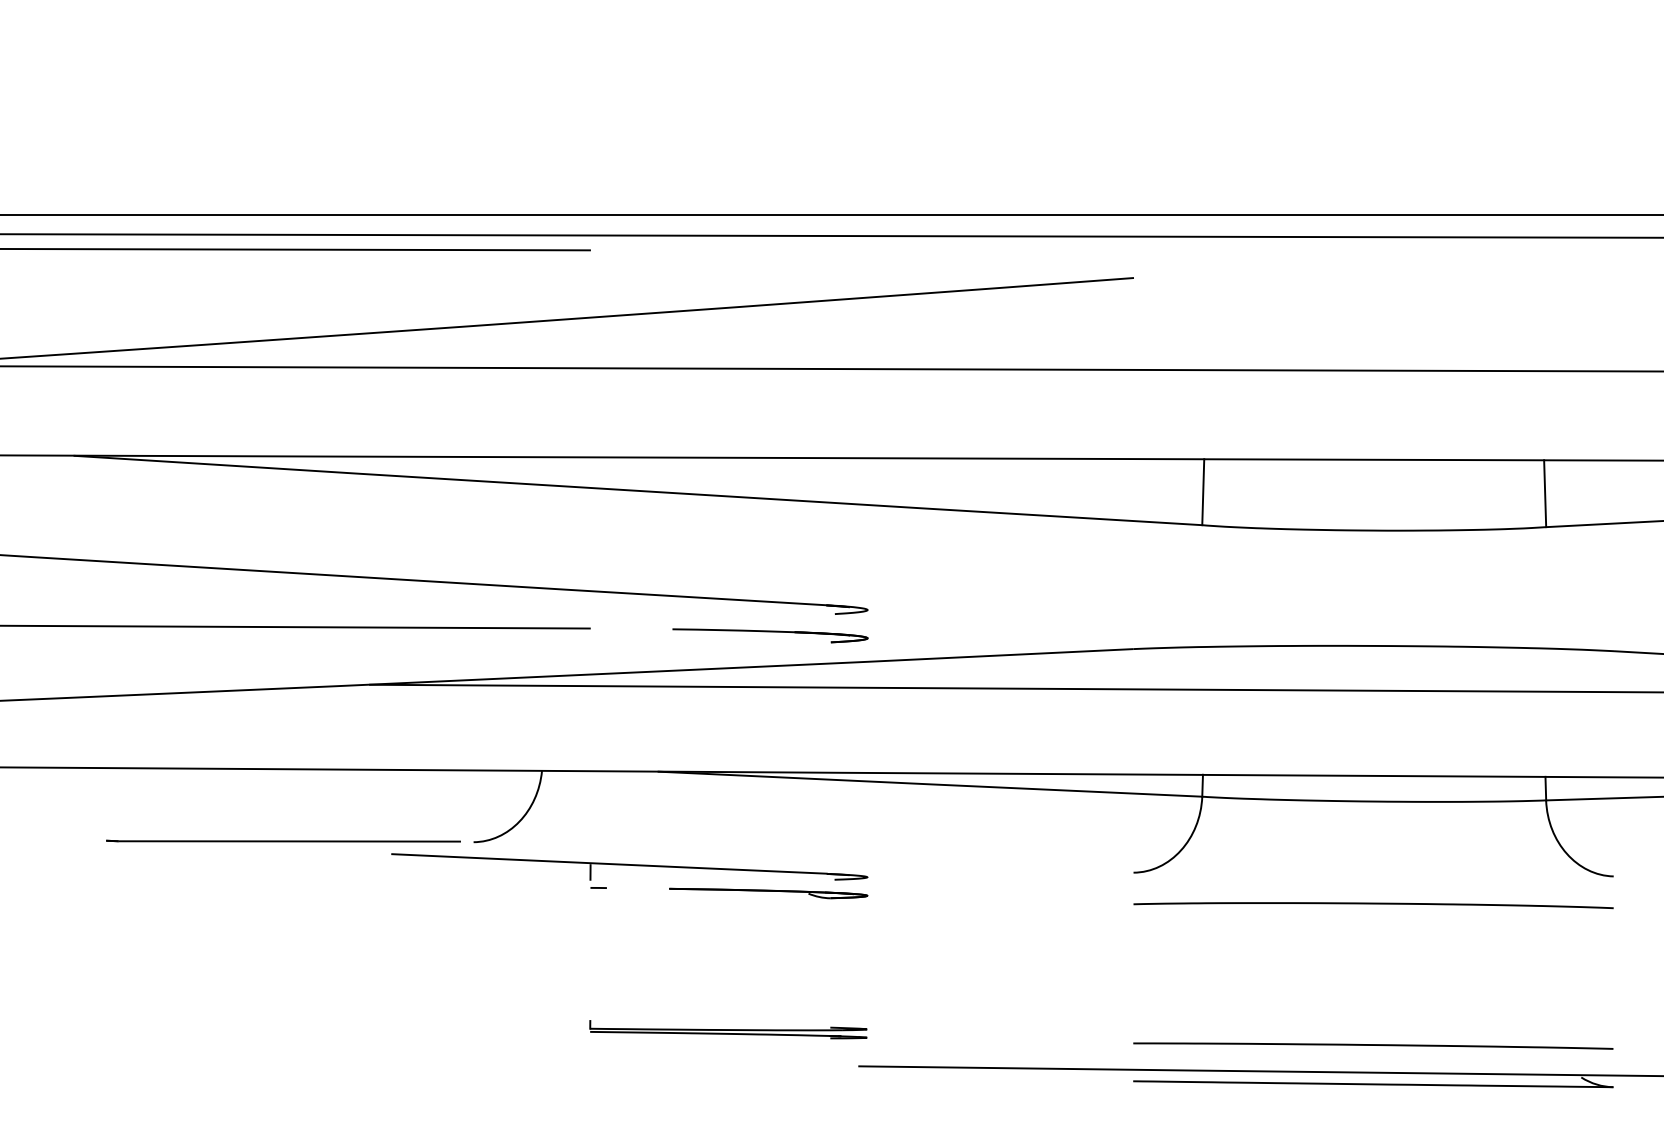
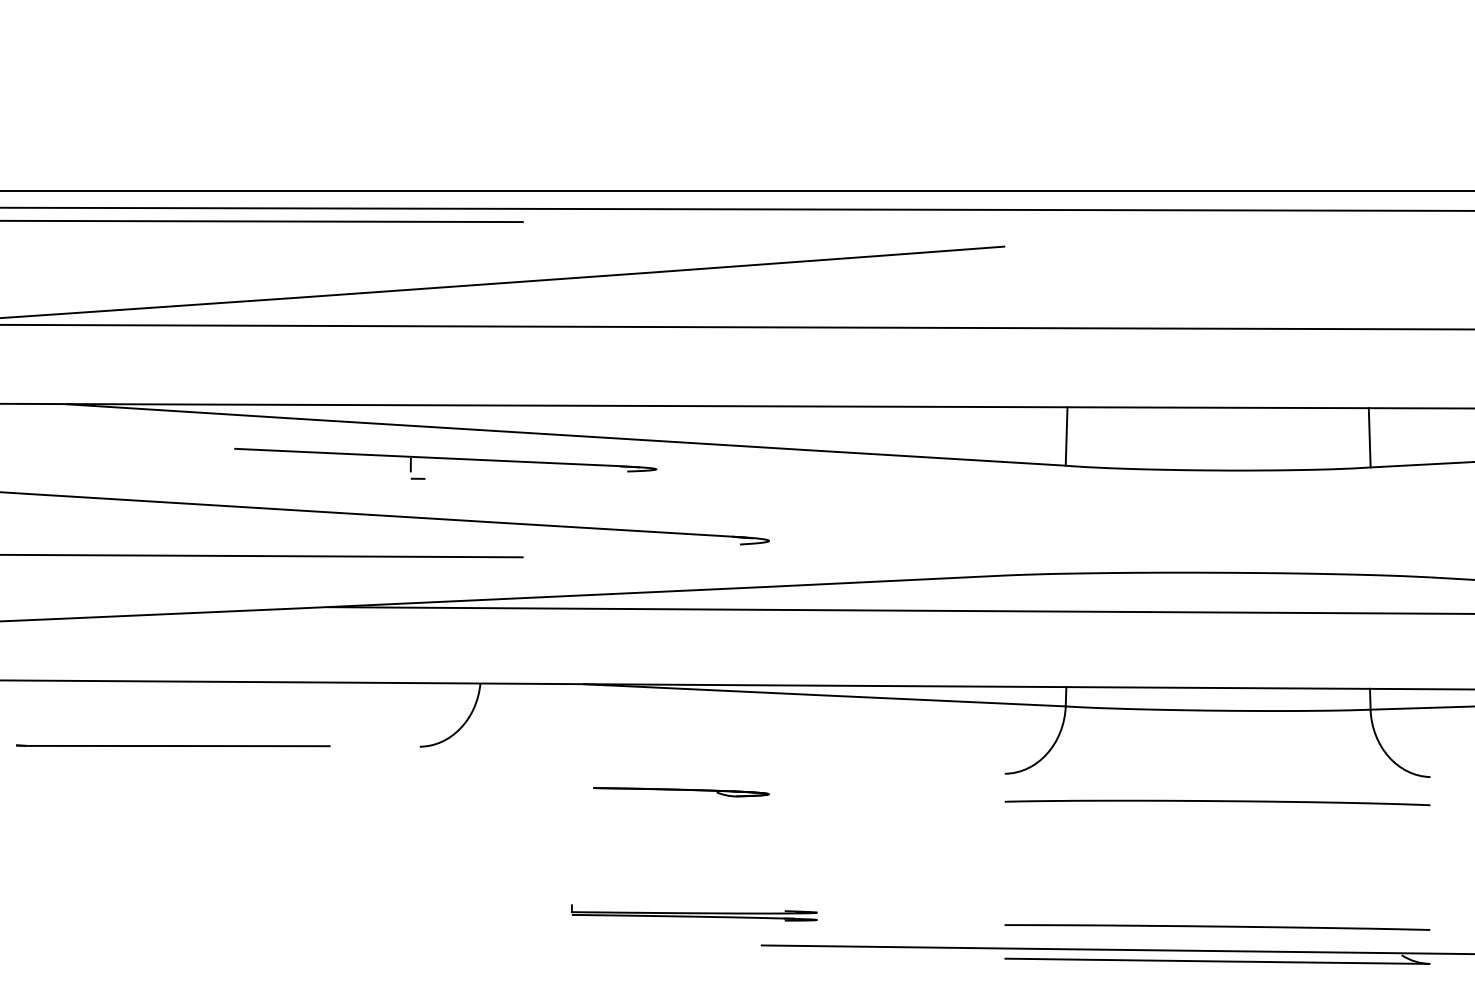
part: (770, 635) -> (682, 563), removed
line: (283, 840) -> (173, 745), moved
part: (629, 870) -> (445, 463), moved
part: (728, 1029) -> (694, 912), moved

